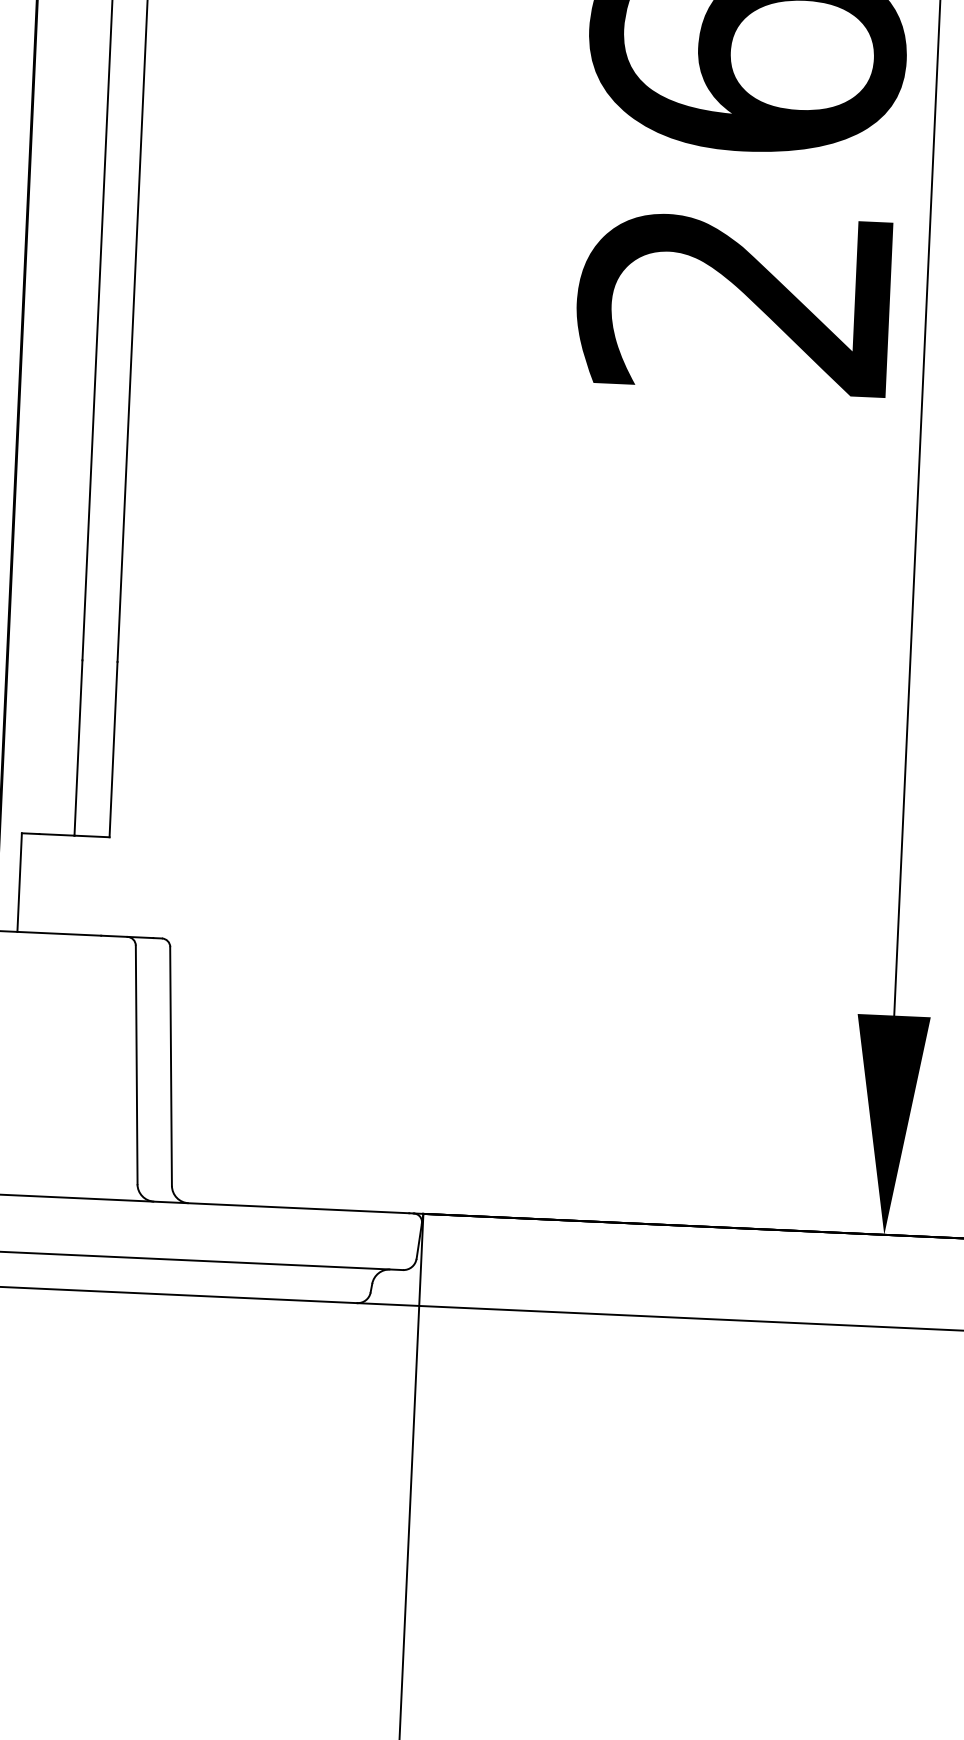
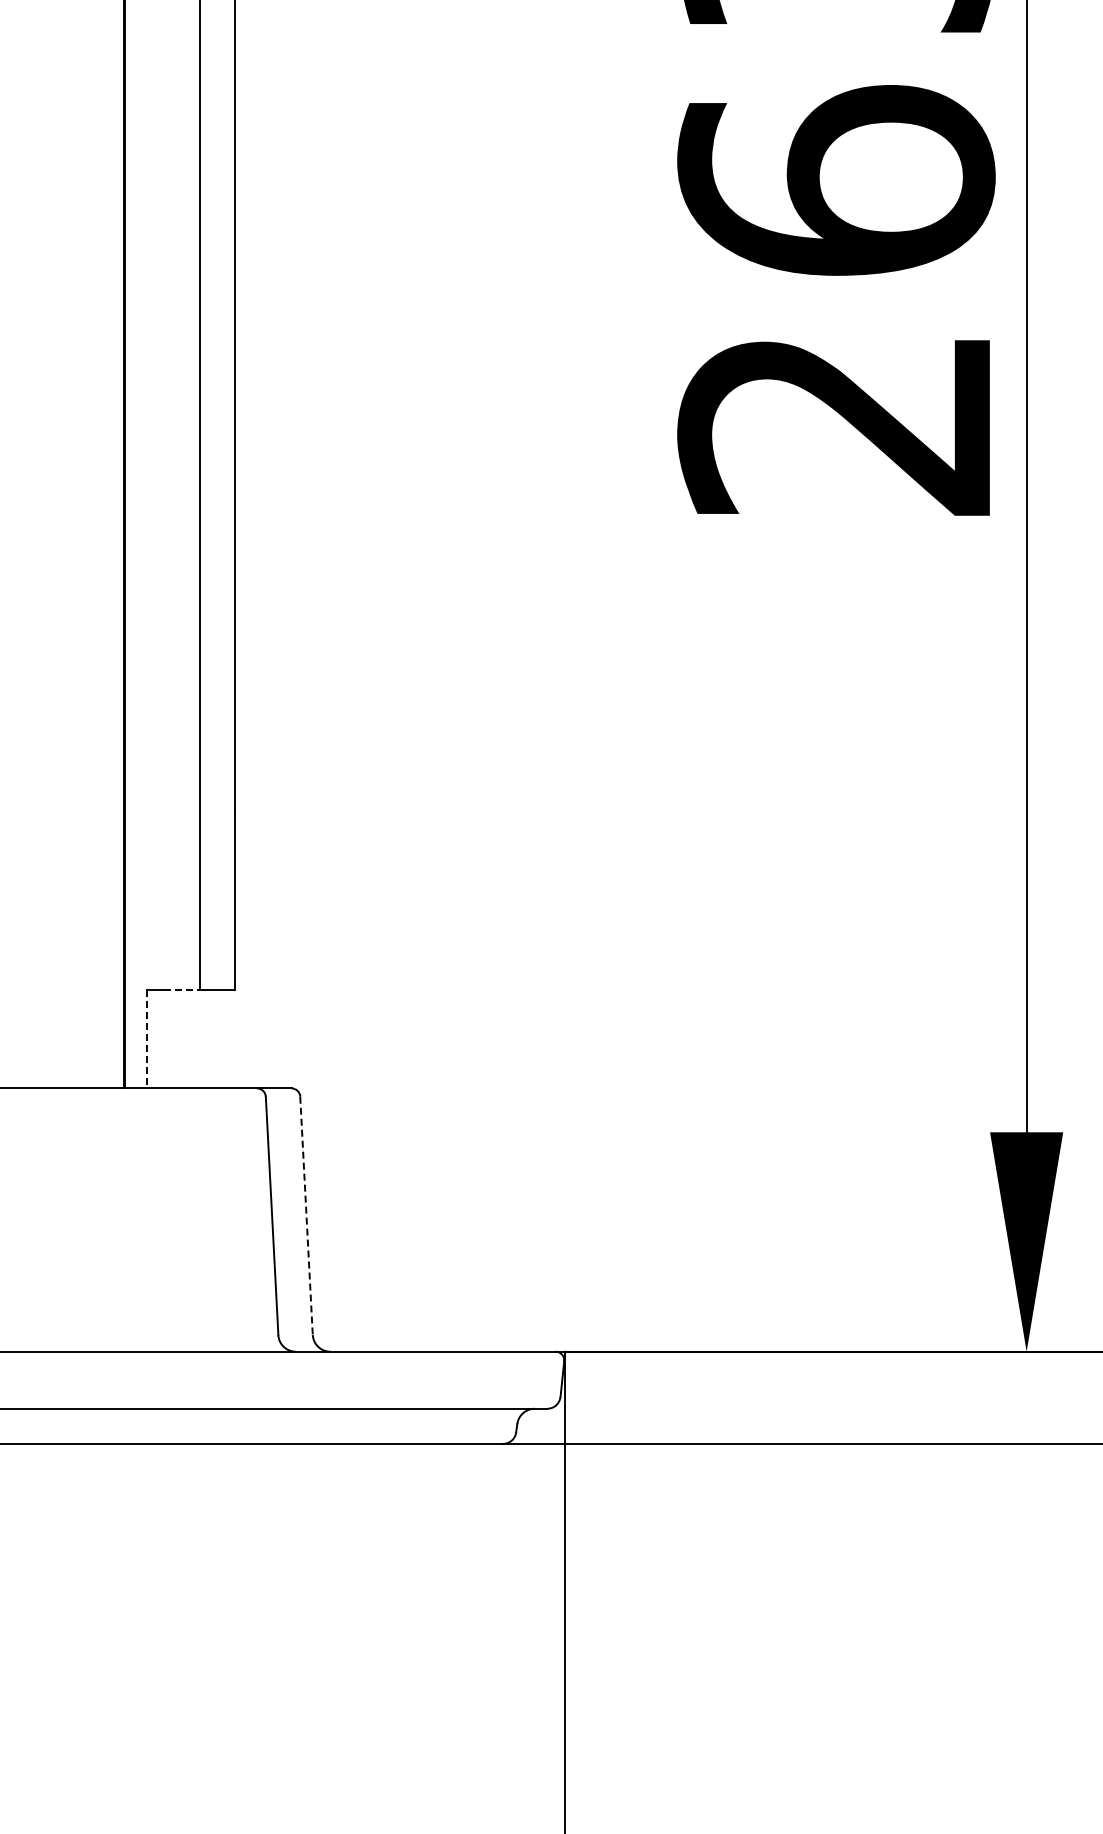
line: (57, 834) -> (182, 989), solid -> dashed
line: (19, 883) -> (146, 1039), solid -> dashed
line: (171, 1067) -> (306, 1216), solid -> dashed

